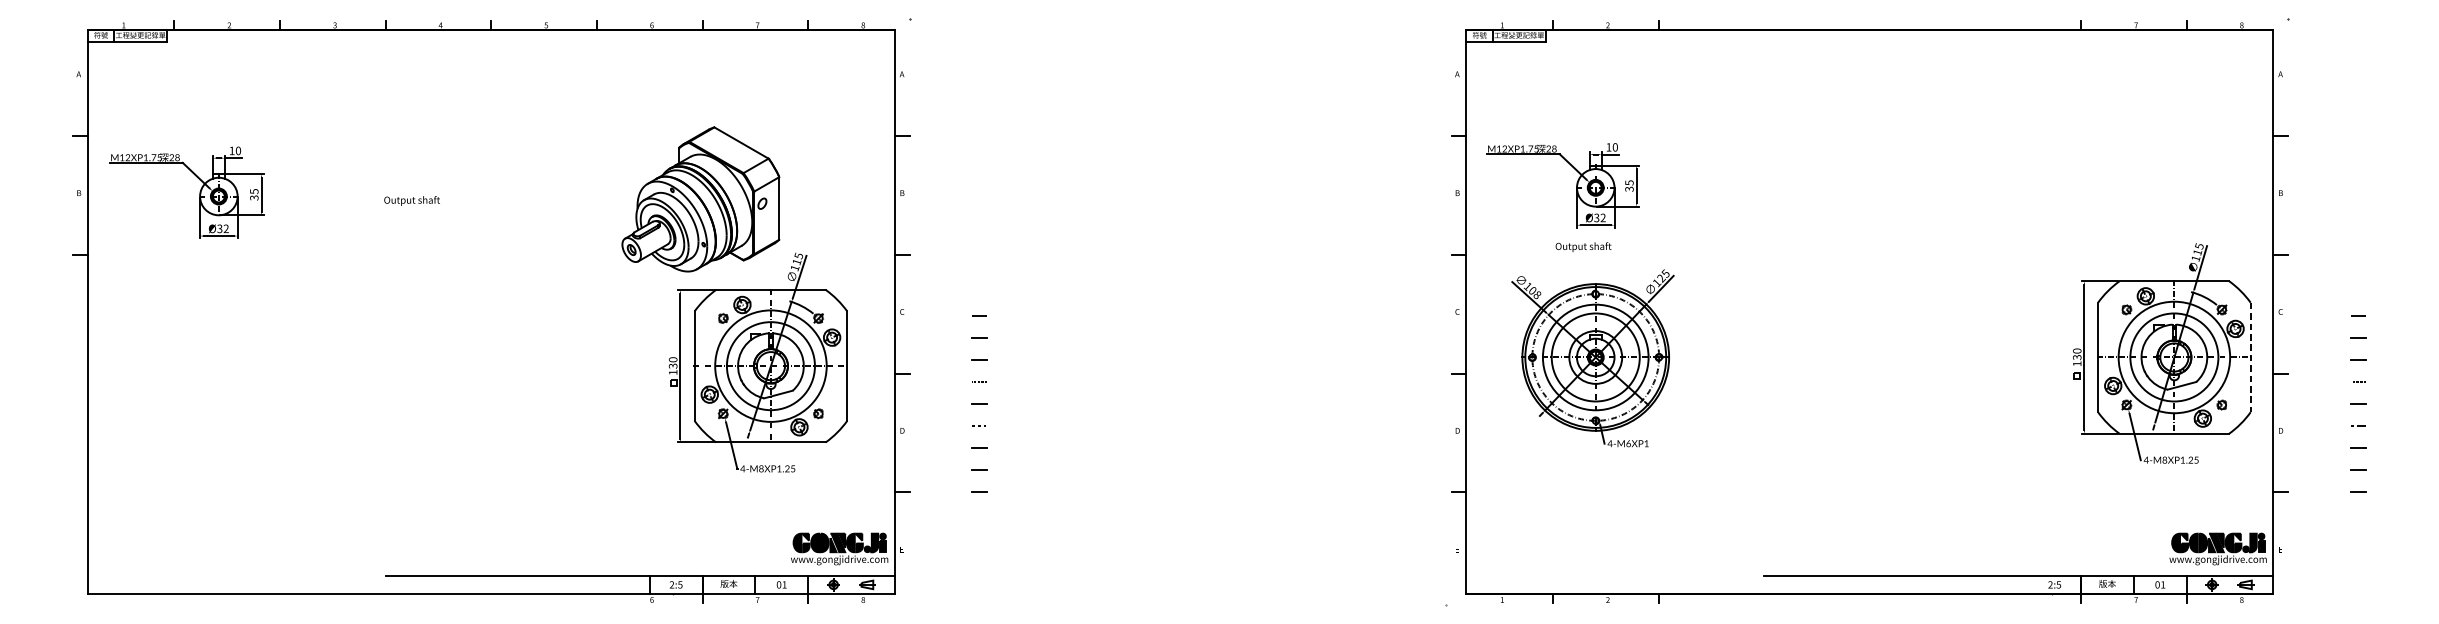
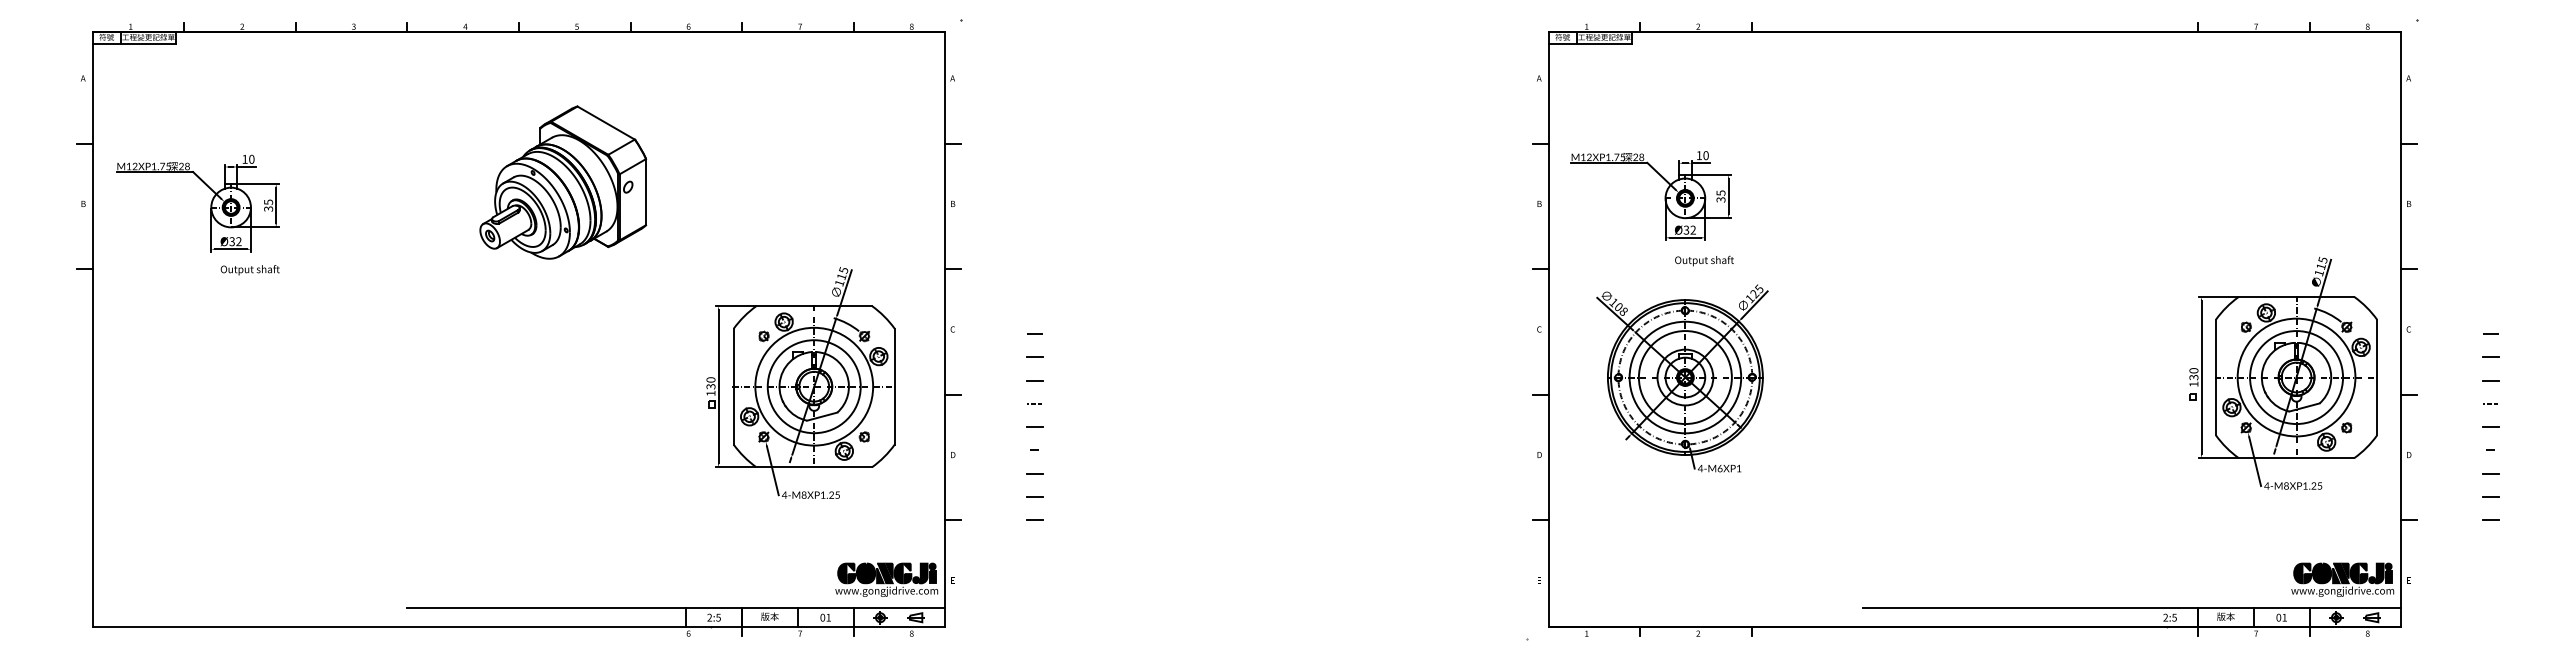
part: (701, 199) -> (563, 182), moved
text: (411, 201) -> (249, 270), moved
text: (1583, 246) -> (1704, 260), moved
line: (2251, 357) -> (2377, 377), dashed -> solid

